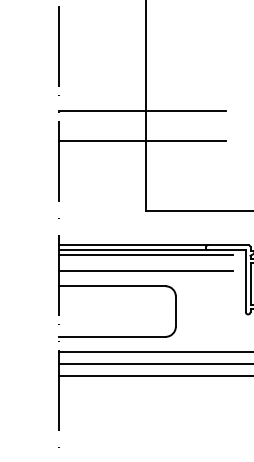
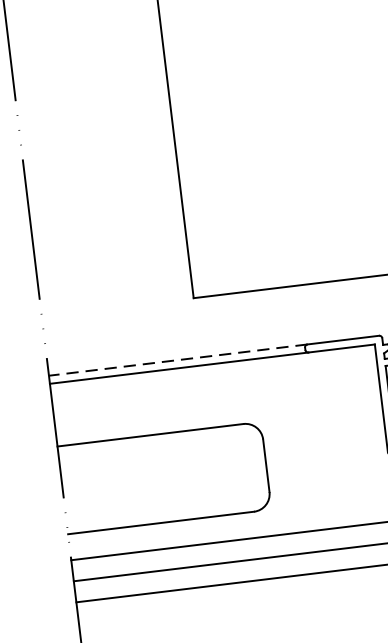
line: (142, 110) -> (166, 123), removed
line: (142, 140) -> (172, 176), removed
line: (133, 245) -> (179, 360), solid -> dashed
line: (145, 254) -> (201, 373), removed
line: (145, 270) -> (205, 400), removed

